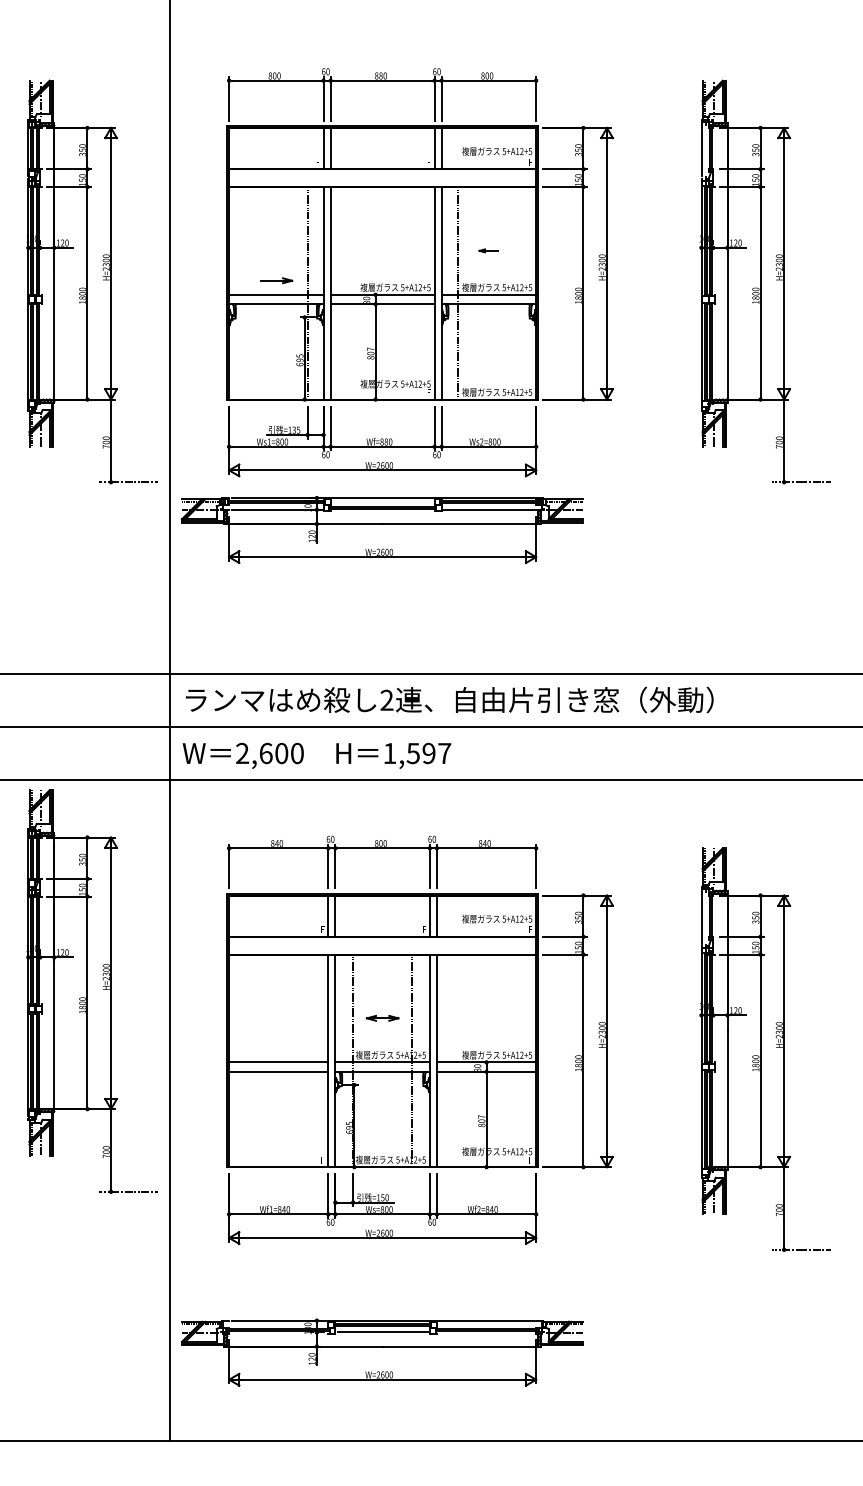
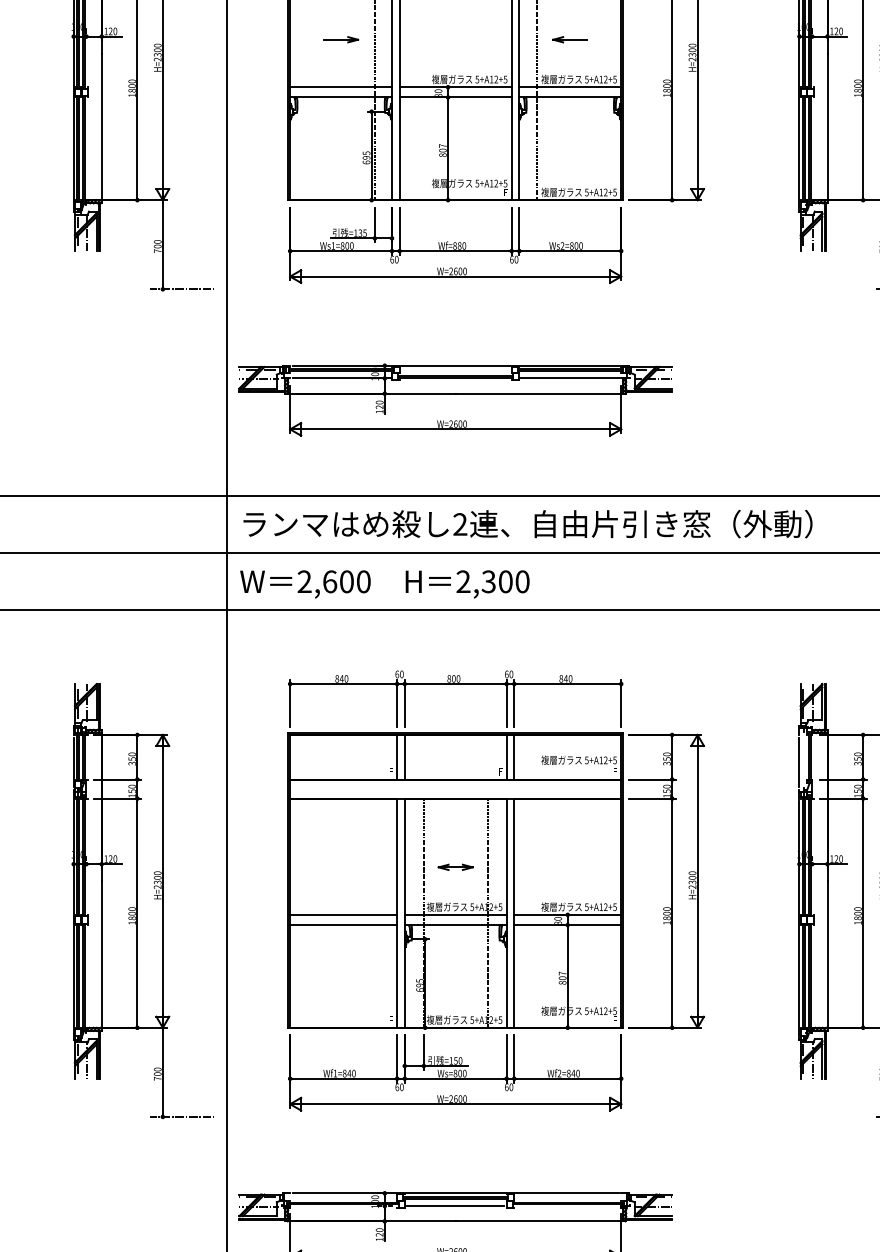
part: (488, 250) -> (569, 39), size x1.67
part: (276, 280) -> (341, 39), moved
part: (381, 530) -> (454, 400), moved
text: (417, 753) -> (493, 581), 1,597 -> 2,300
part: (91, 991) -> (141, 900), moved

